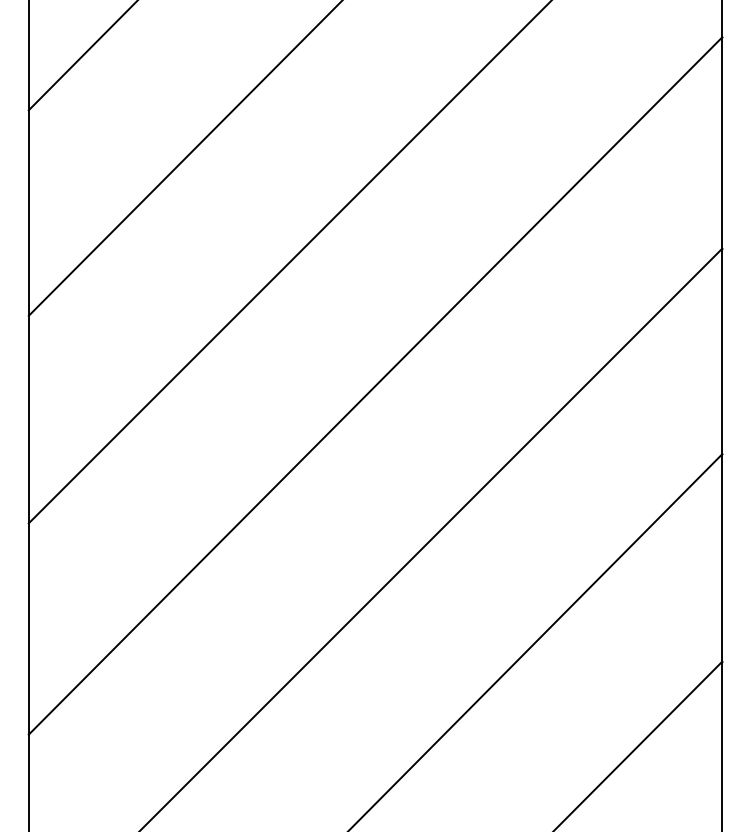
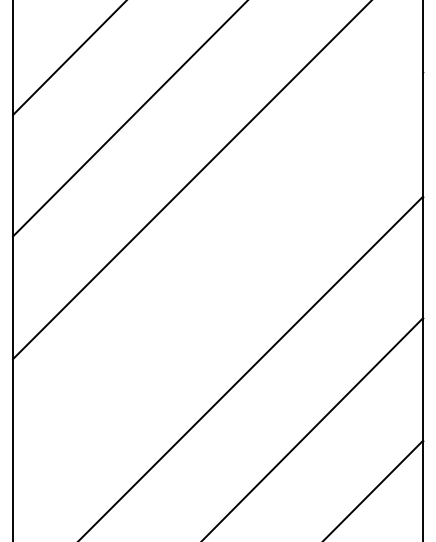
line: (374, 385) -> (217, 277), removed

